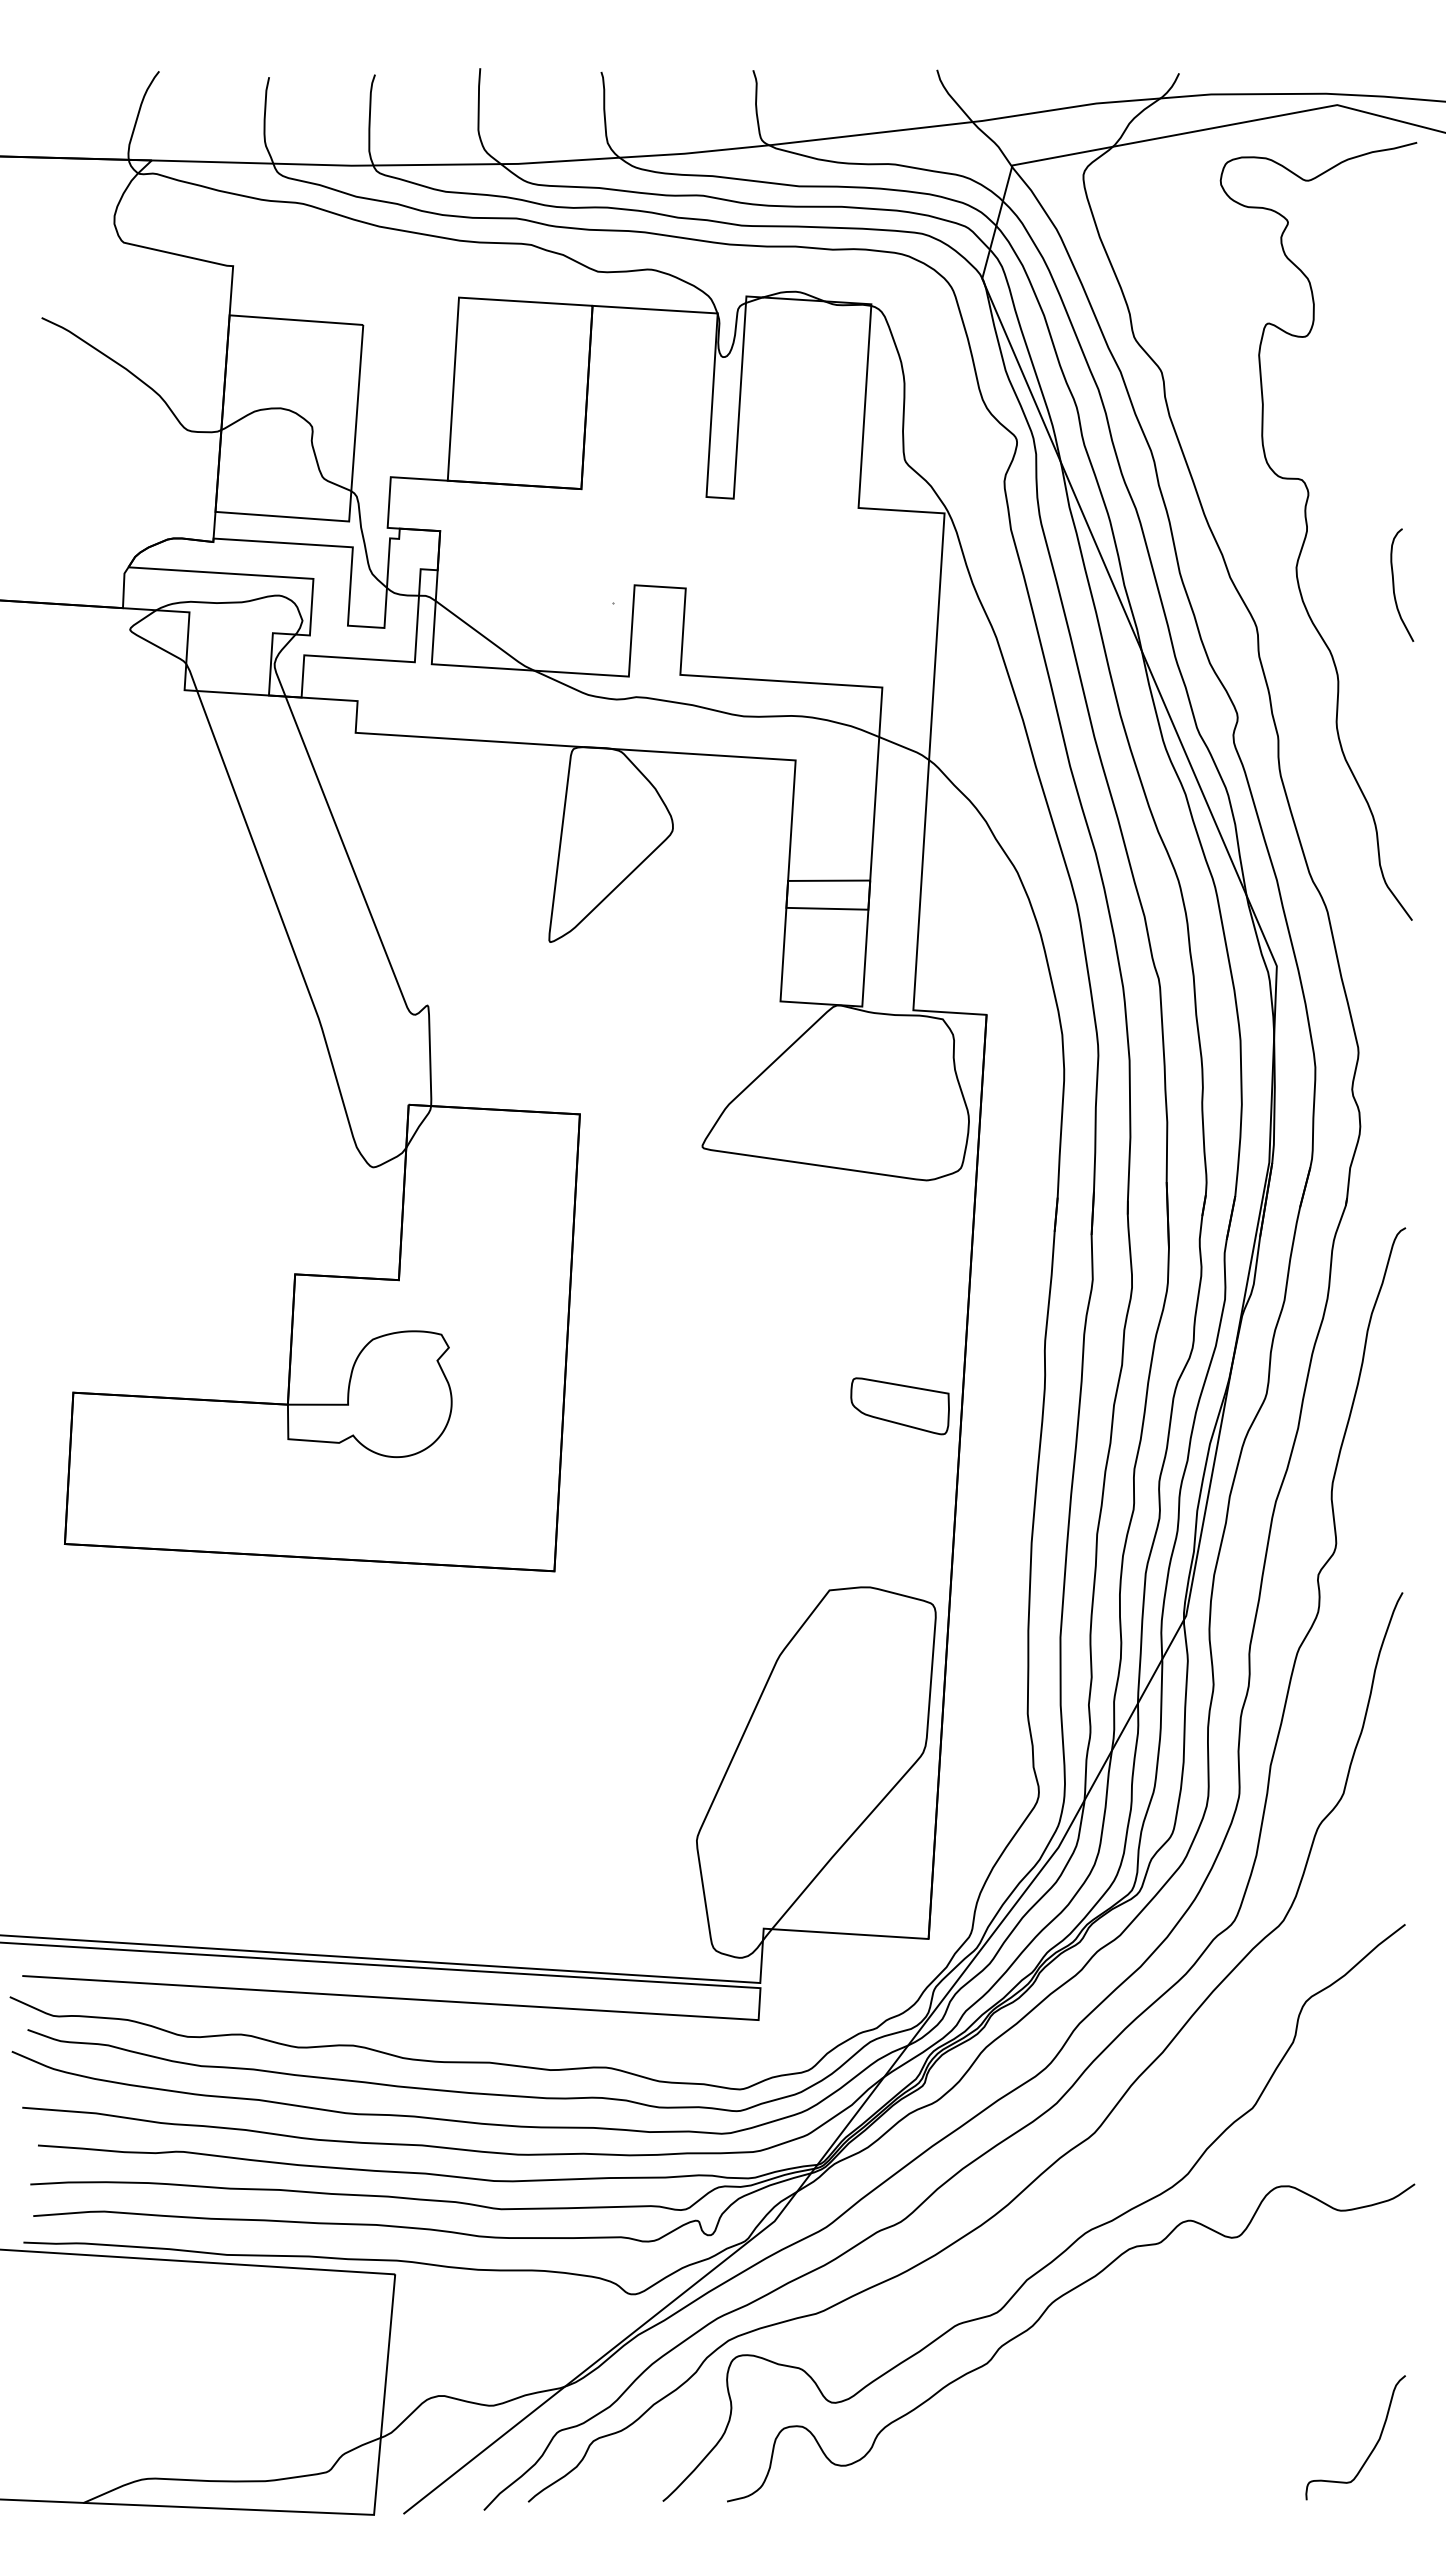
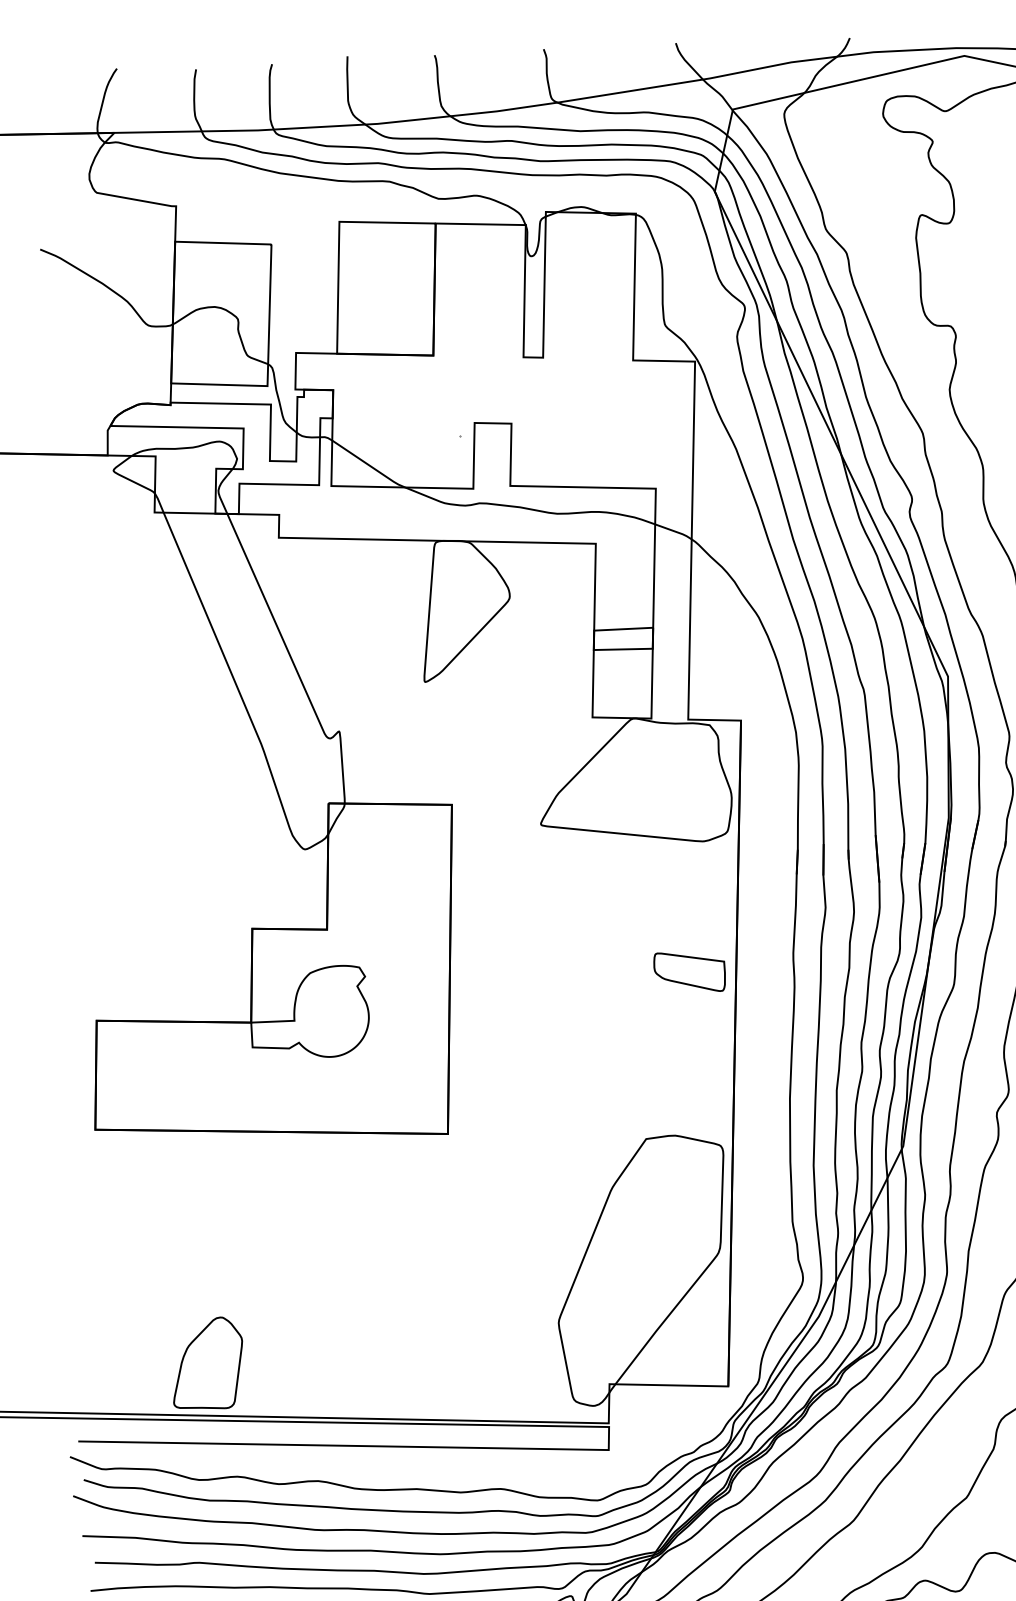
part: (899, 1406) -> (689, 972), moved
part: (206, 1875) -> (207, 1363), added

